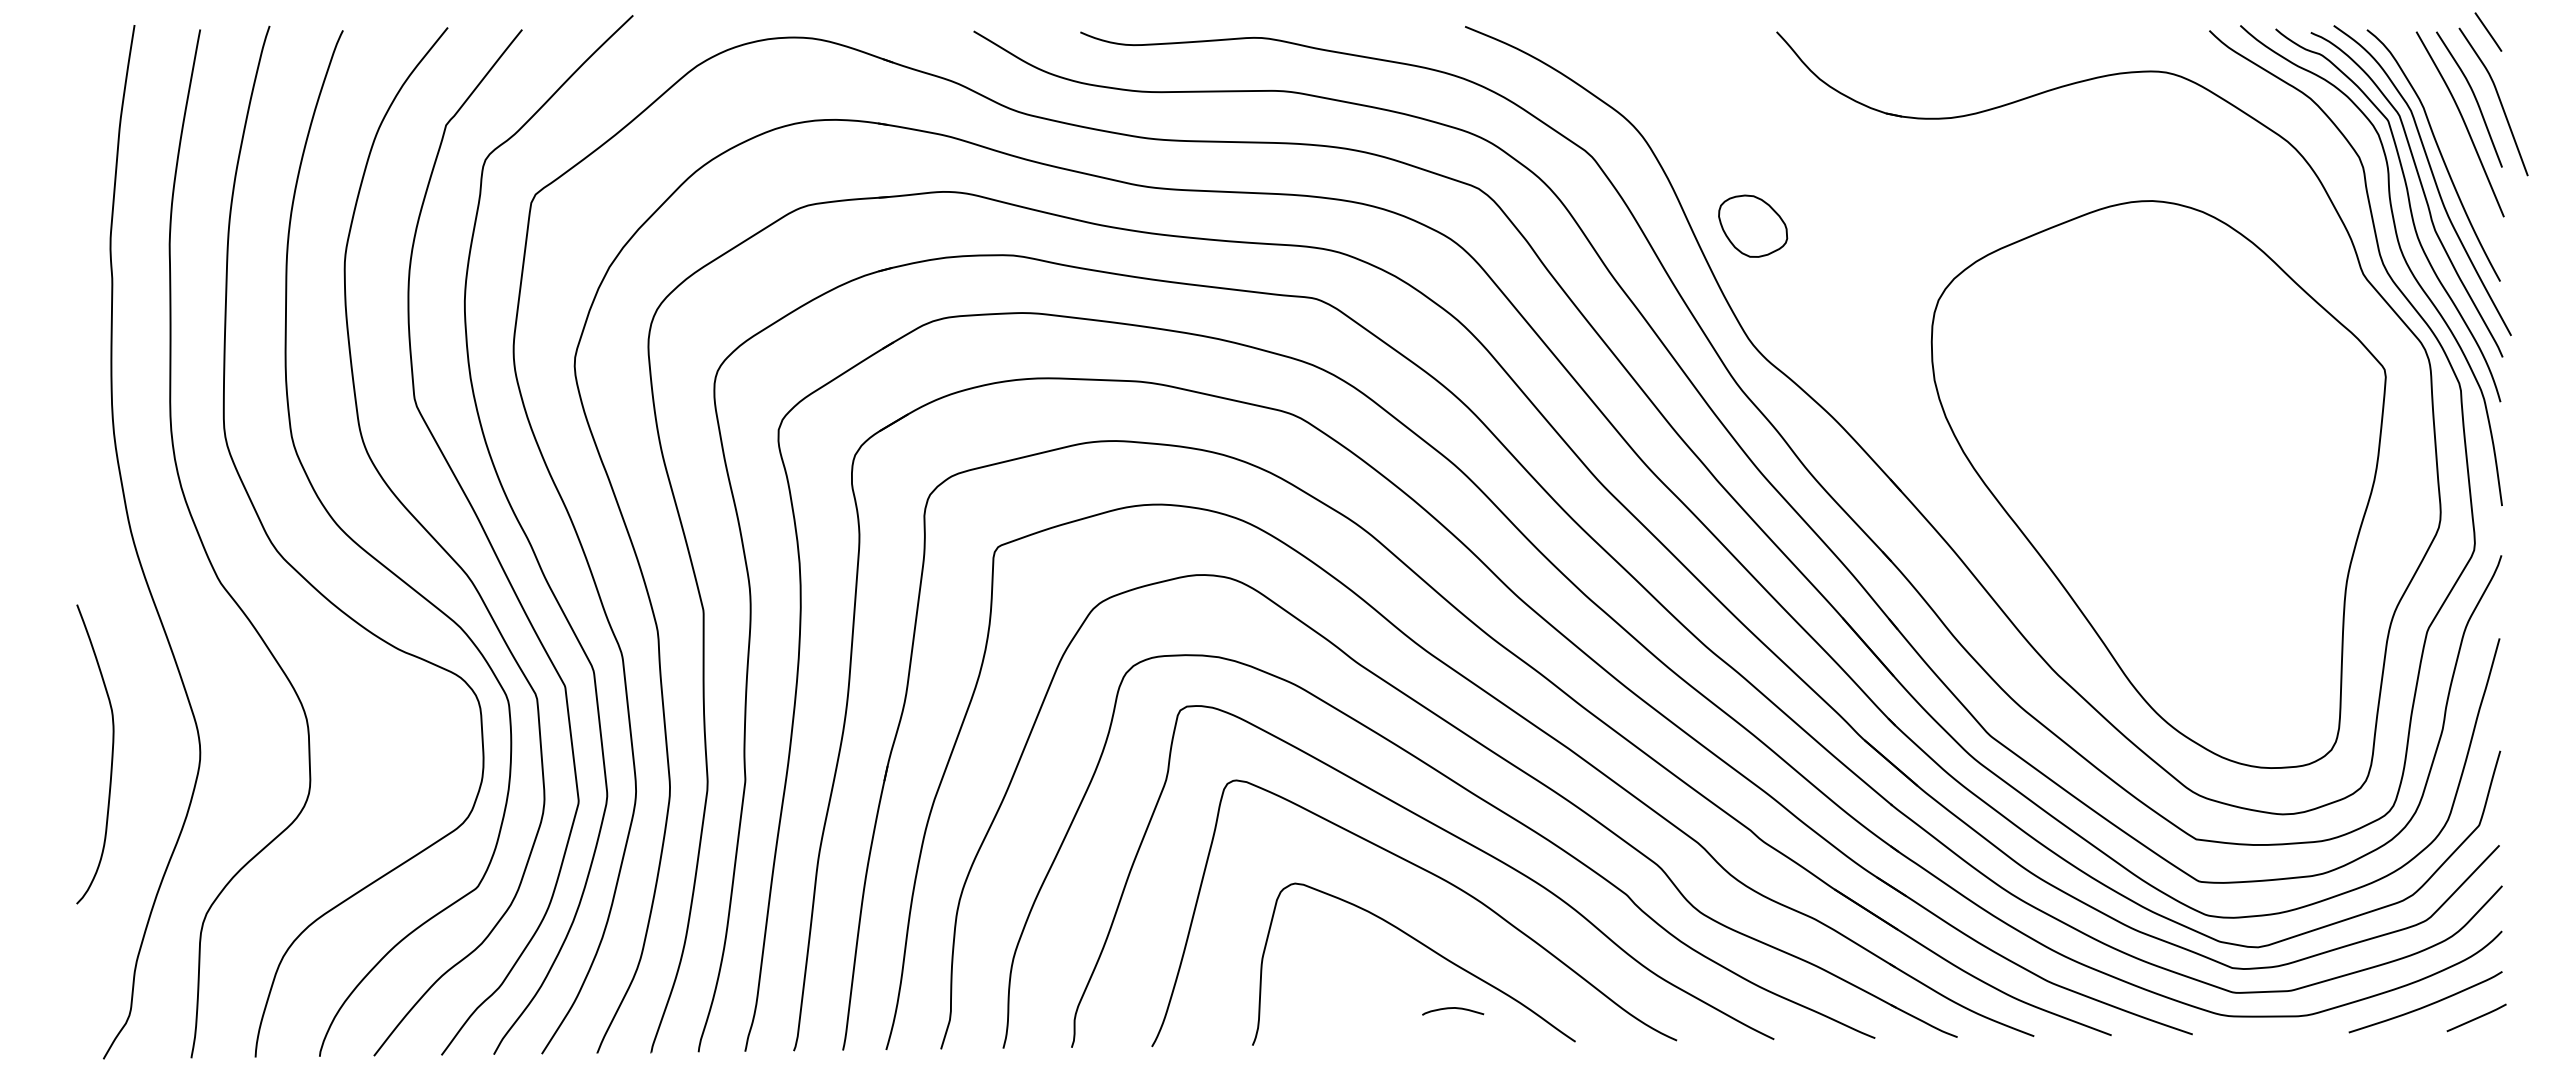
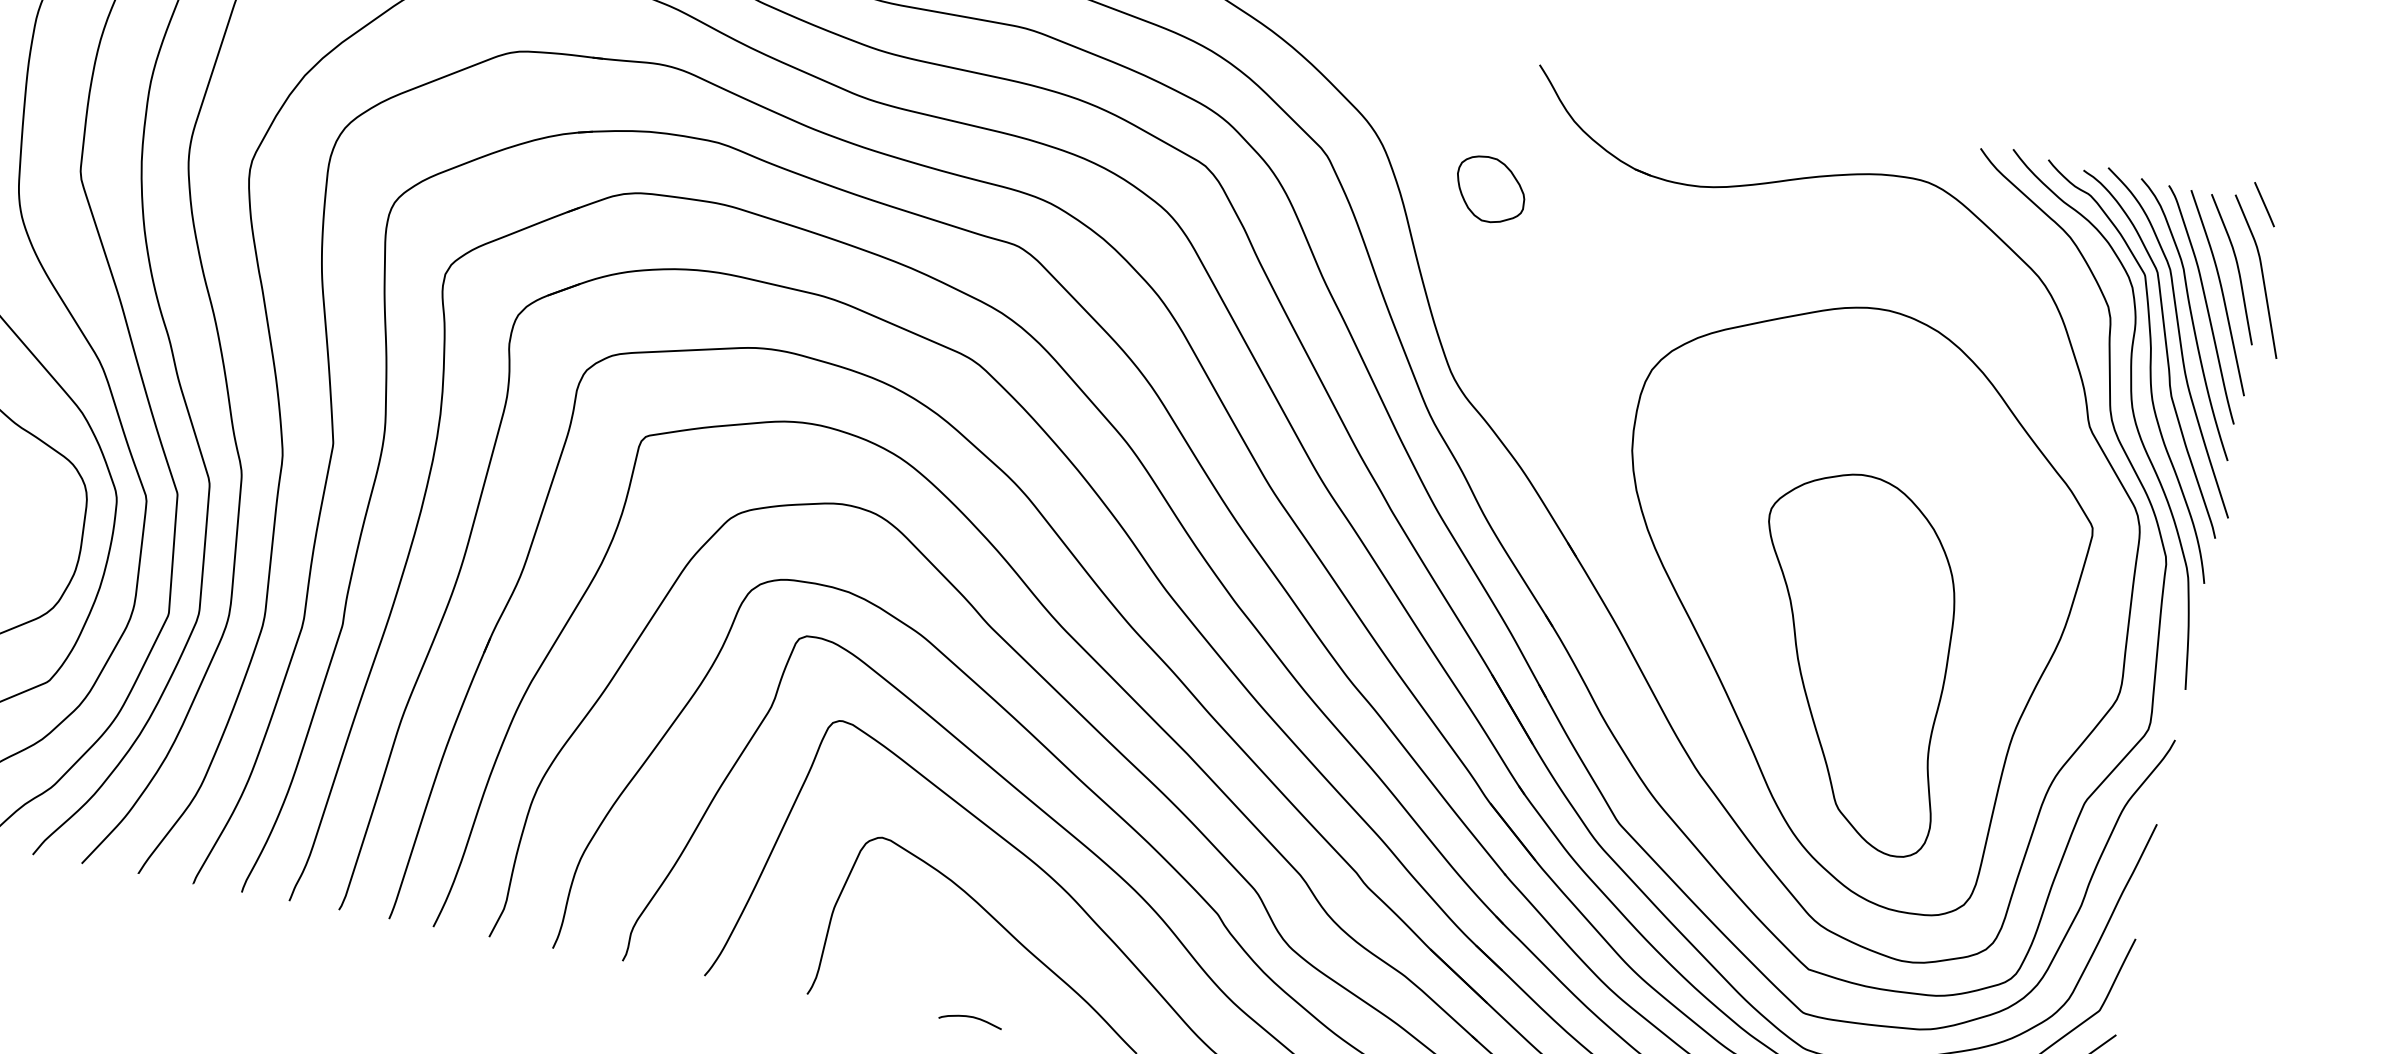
curve: (2450, 137) -> (2205, 304), added
part: (1753, 225) -> (1491, 189), moved
part: (2180, 538) -> (1851, 659), added
curve: (1453, 1008) -> (971, 1017), moved

